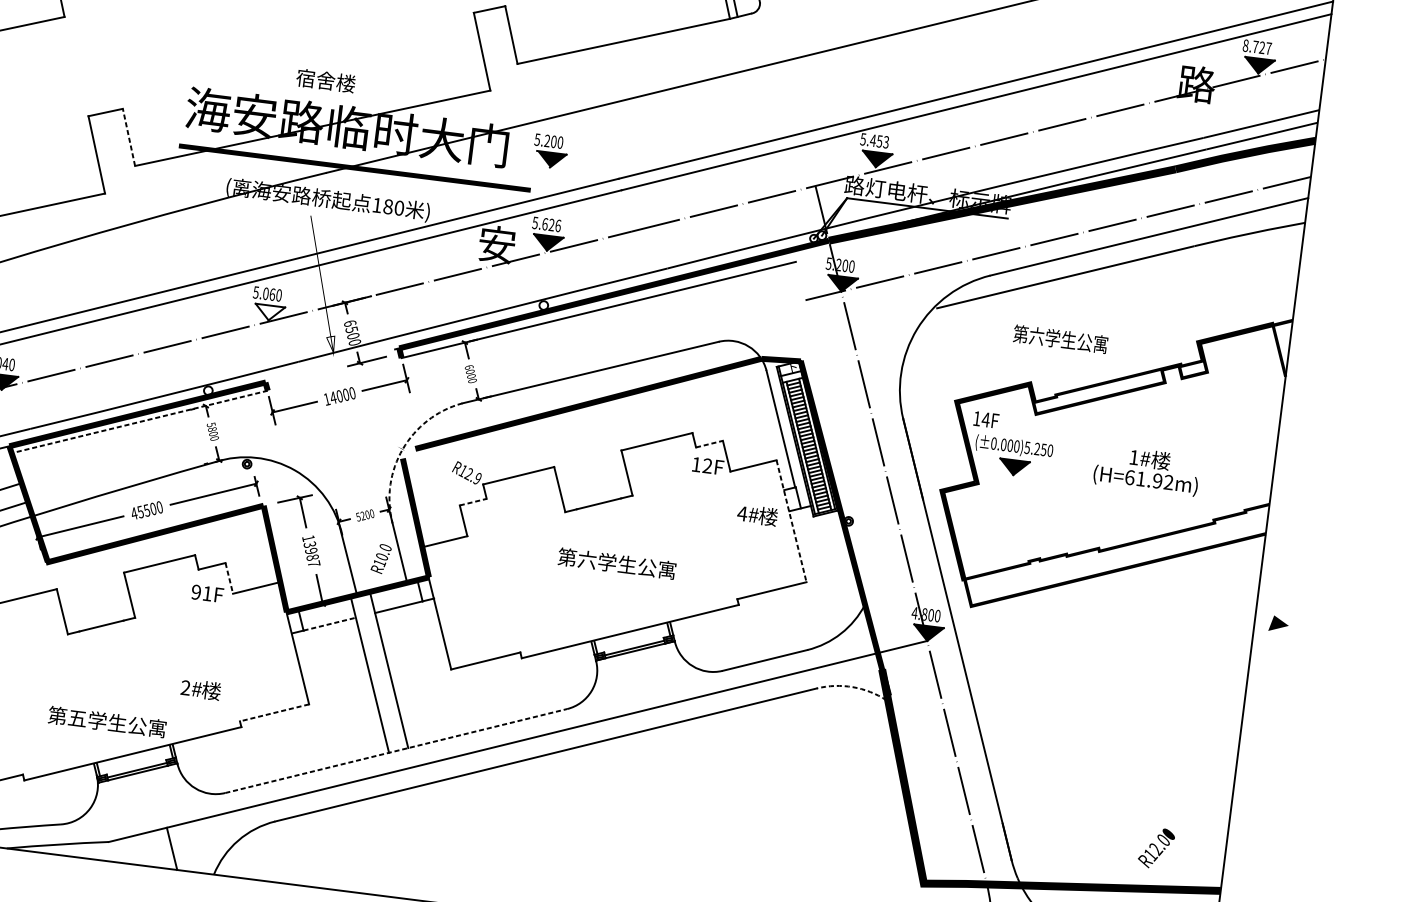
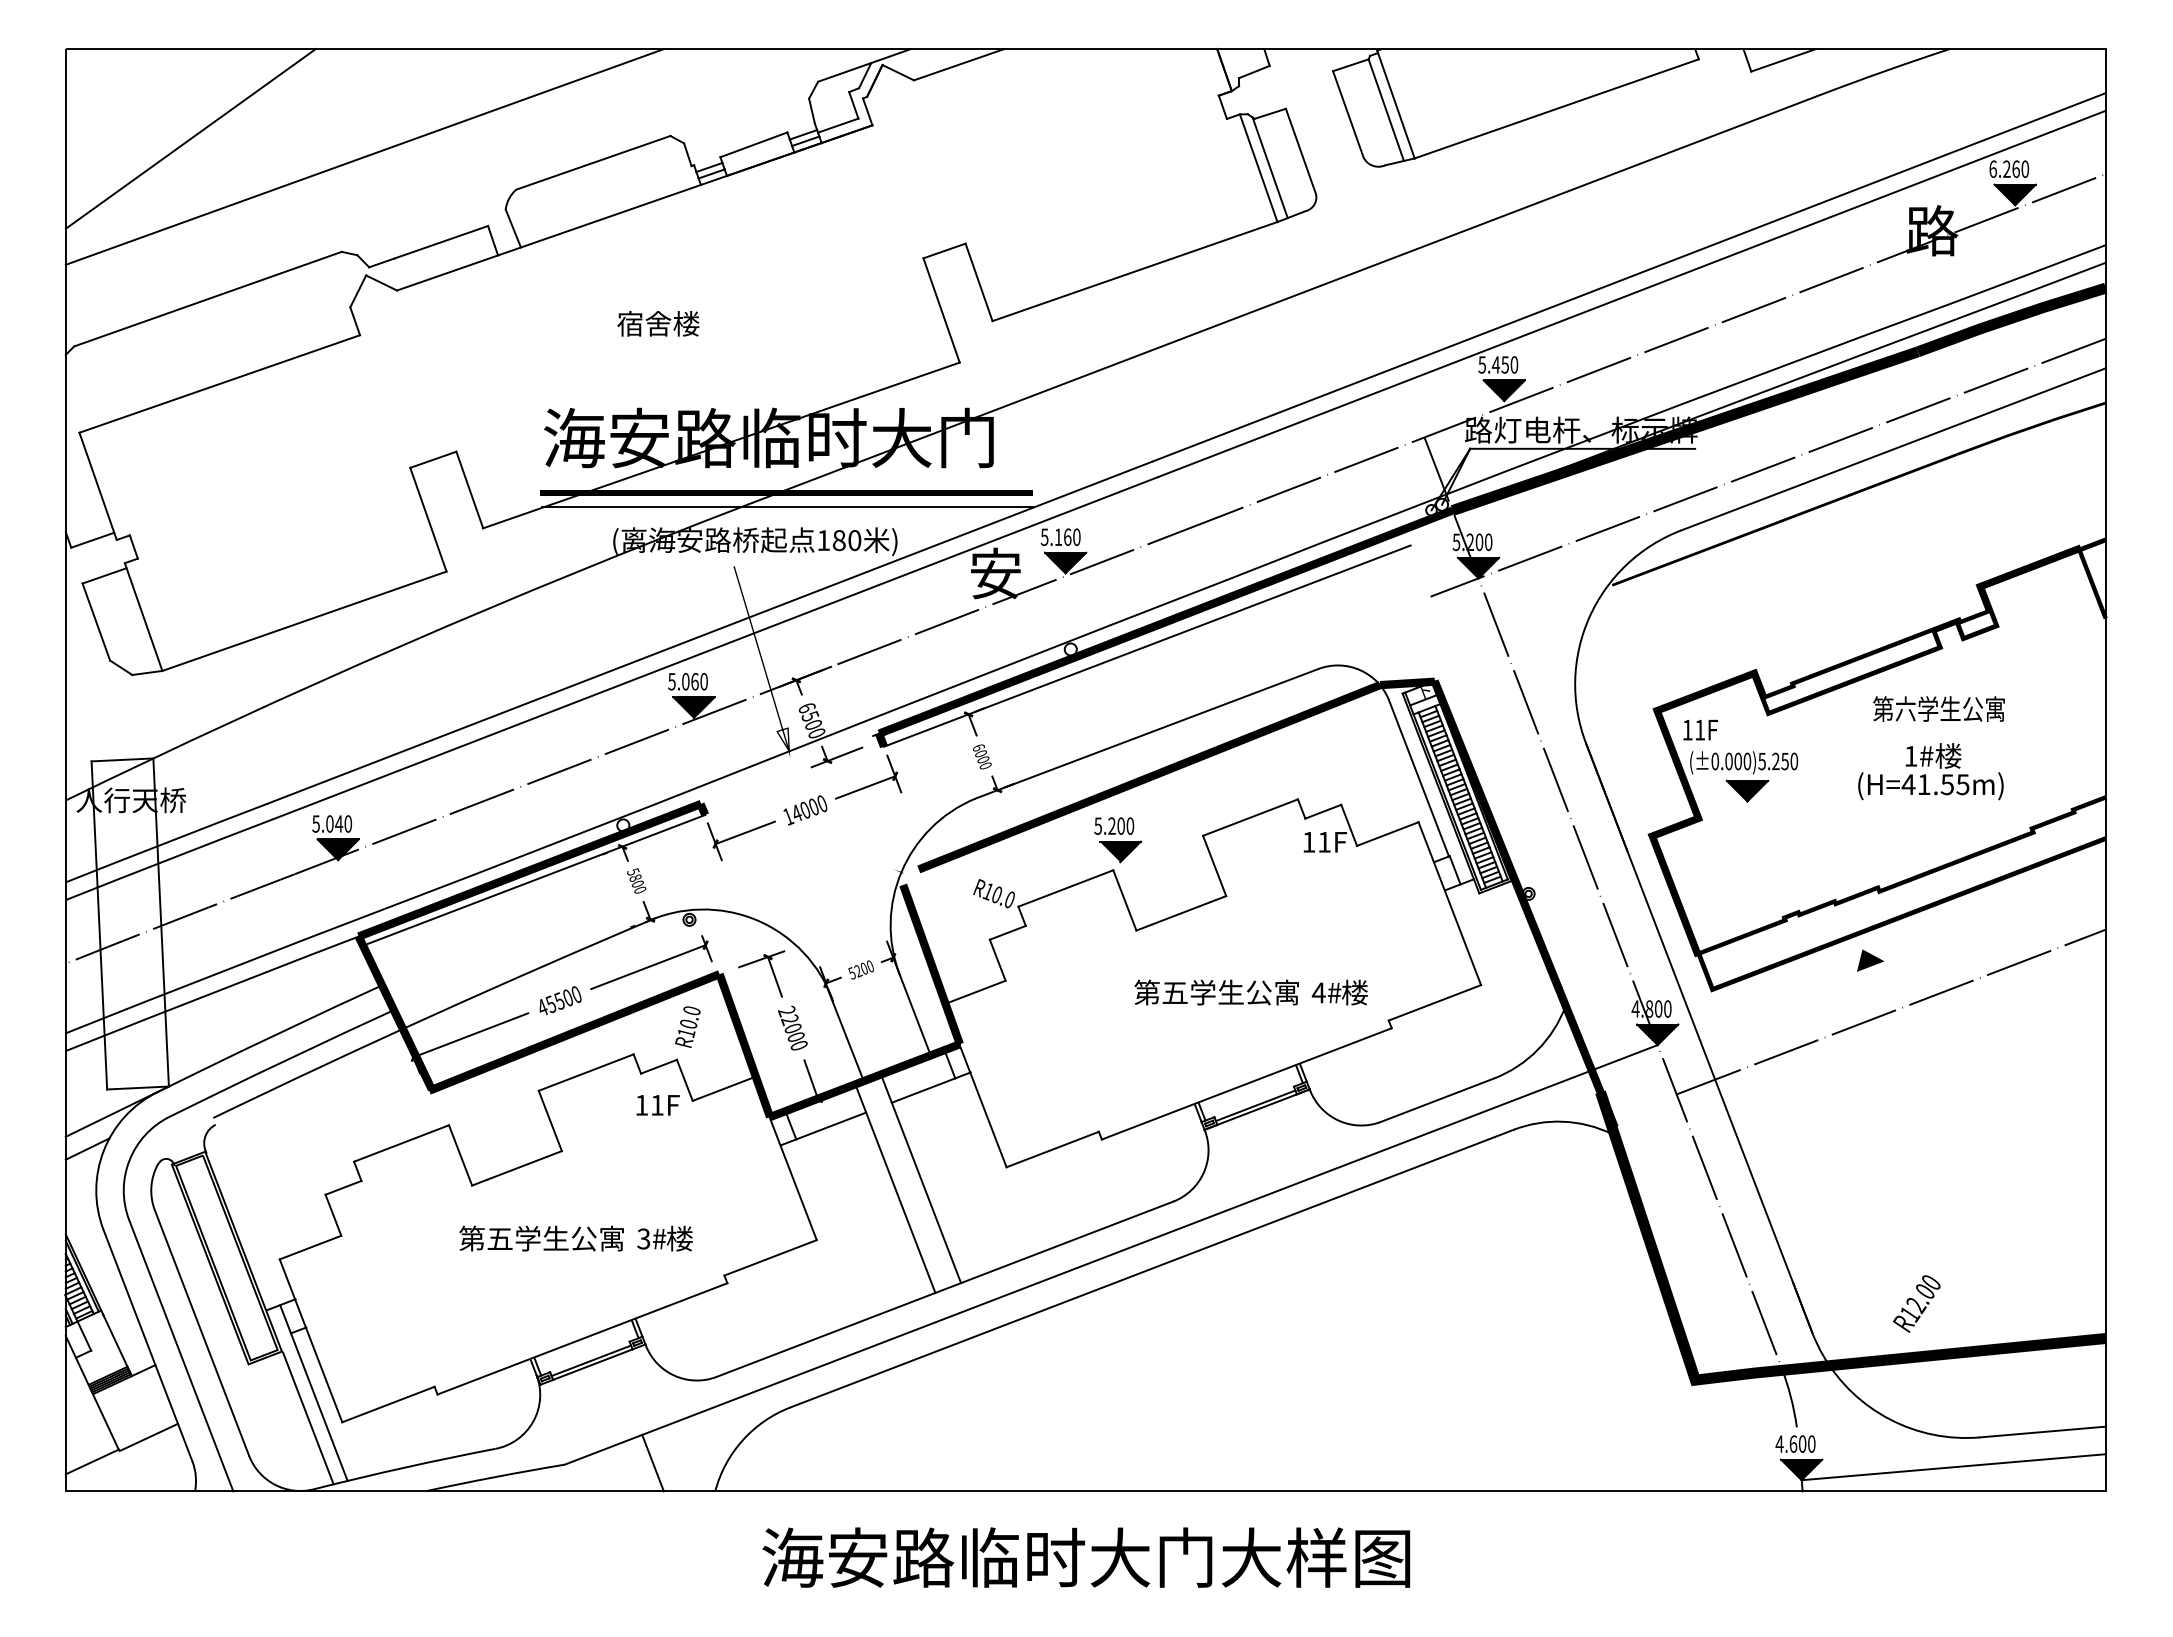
text: (1257, 46) -> (2009, 168), 8.727 -> 6.260
text: (326, 80) -> (658, 323), moved
line: (128, 137) -> (469, 490), dashed -> solid
text: (886, 142) -> (1514, 364), 5.453 -> 5.450
part: (549, 151) -> (1117, 840), moved
line: (354, 178) -> (787, 507), added
text: (551, 225) -> (1067, 537), 5.626 -> 5.160
fill: (269, 312) -> (693, 707), added
text: (1060, 338) -> (1938, 708), moved
text: (985, 419) -> (1699, 729), 14F -> 11F
line: (139, 422) -> (533, 880), dashed -> solid
line: (709, 444) -> (1323, 811), dashed -> solid
arc: (402, 448) -> (901, 871), dashed -> solid
text: (707, 465) -> (1324, 841), 12F -> 11F
text: (472, 476) -> (1002, 897), R12.9 -> R10.0
text: (1149, 479) -> (1935, 784), (H=61.92m) -> (H=41.55m)
line: (473, 501) -> (1008, 932), dashed -> solid
text: (757, 515) -> (1339, 992), moved
line: (791, 521) -> (1450, 904), dashed -> solid
text: (311, 550) -> (793, 1027), 13987 -> 22000
text: (381, 558) -> (687, 1026), moved
text: (587, 559) -> (1174, 991), 第六学生公寓 -> 第五学生公寓
line: (229, 578) -> (684, 1080), dashed -> solid
text: (196, 591) -> (641, 1104), 91F -> 11F
line: (329, 623) -> (831, 1125), dashed -> solid
part: (1278, 624) -> (1870, 960), moved
line: (1096, 637) -> (1890, 1011), added
arc: (853, 687) -> (1563, 1121), dashed -> solid
text: (185, 688) -> (643, 1239), 2# -> 3#
line: (274, 713) -> (770, 1258), dashed -> solid
text: (107, 721) -> (541, 1238), moved
line: (396, 751) -> (945, 1289), dashed -> solid
text: (1156, 847) -> (1916, 1303), moved

